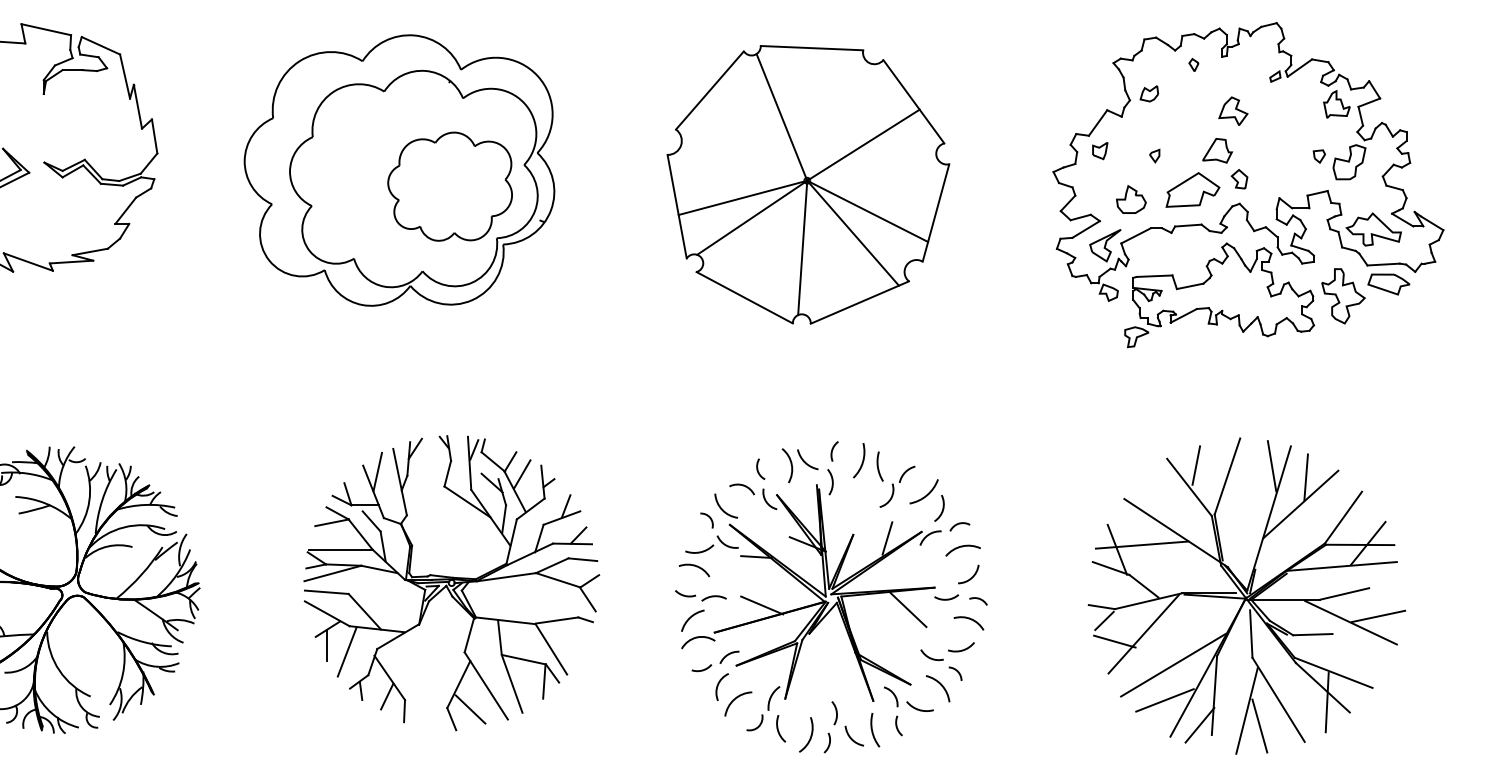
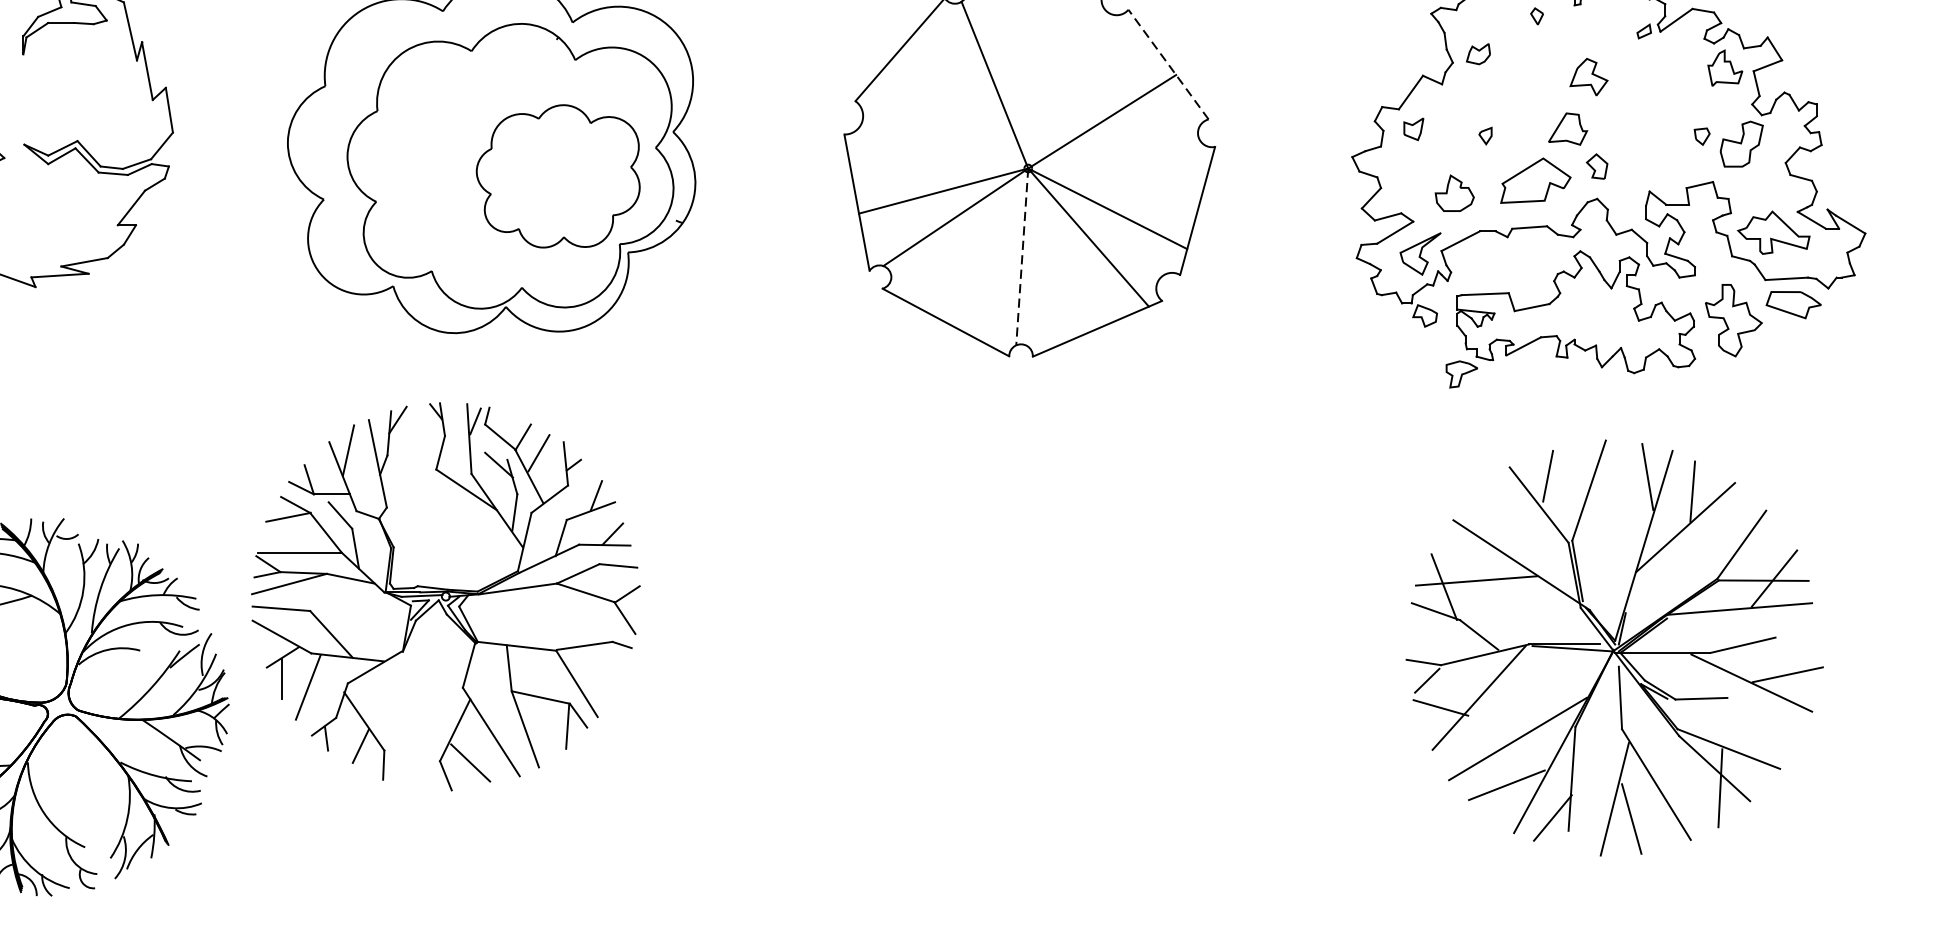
line: (913, 101) -> (1168, 64), solid -> dashed
line: (802, 248) -> (1021, 257), solid -> dashed
part: (451, 583) -> (445, 597), moved
part: (1246, 595) -> (1614, 647), moved
part: (831, 597) -> (1060, 716), removed

